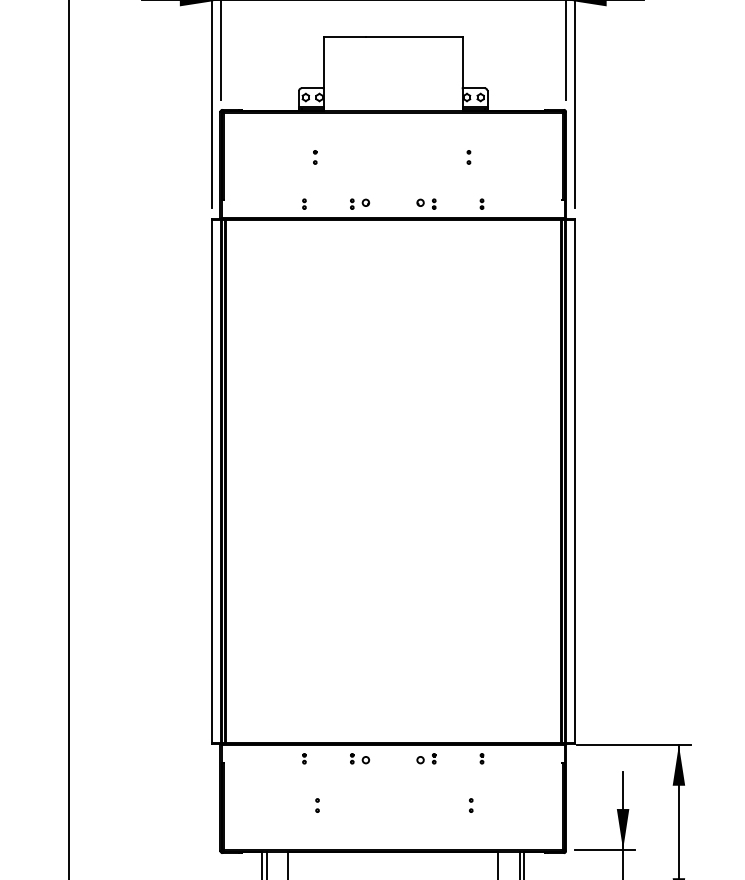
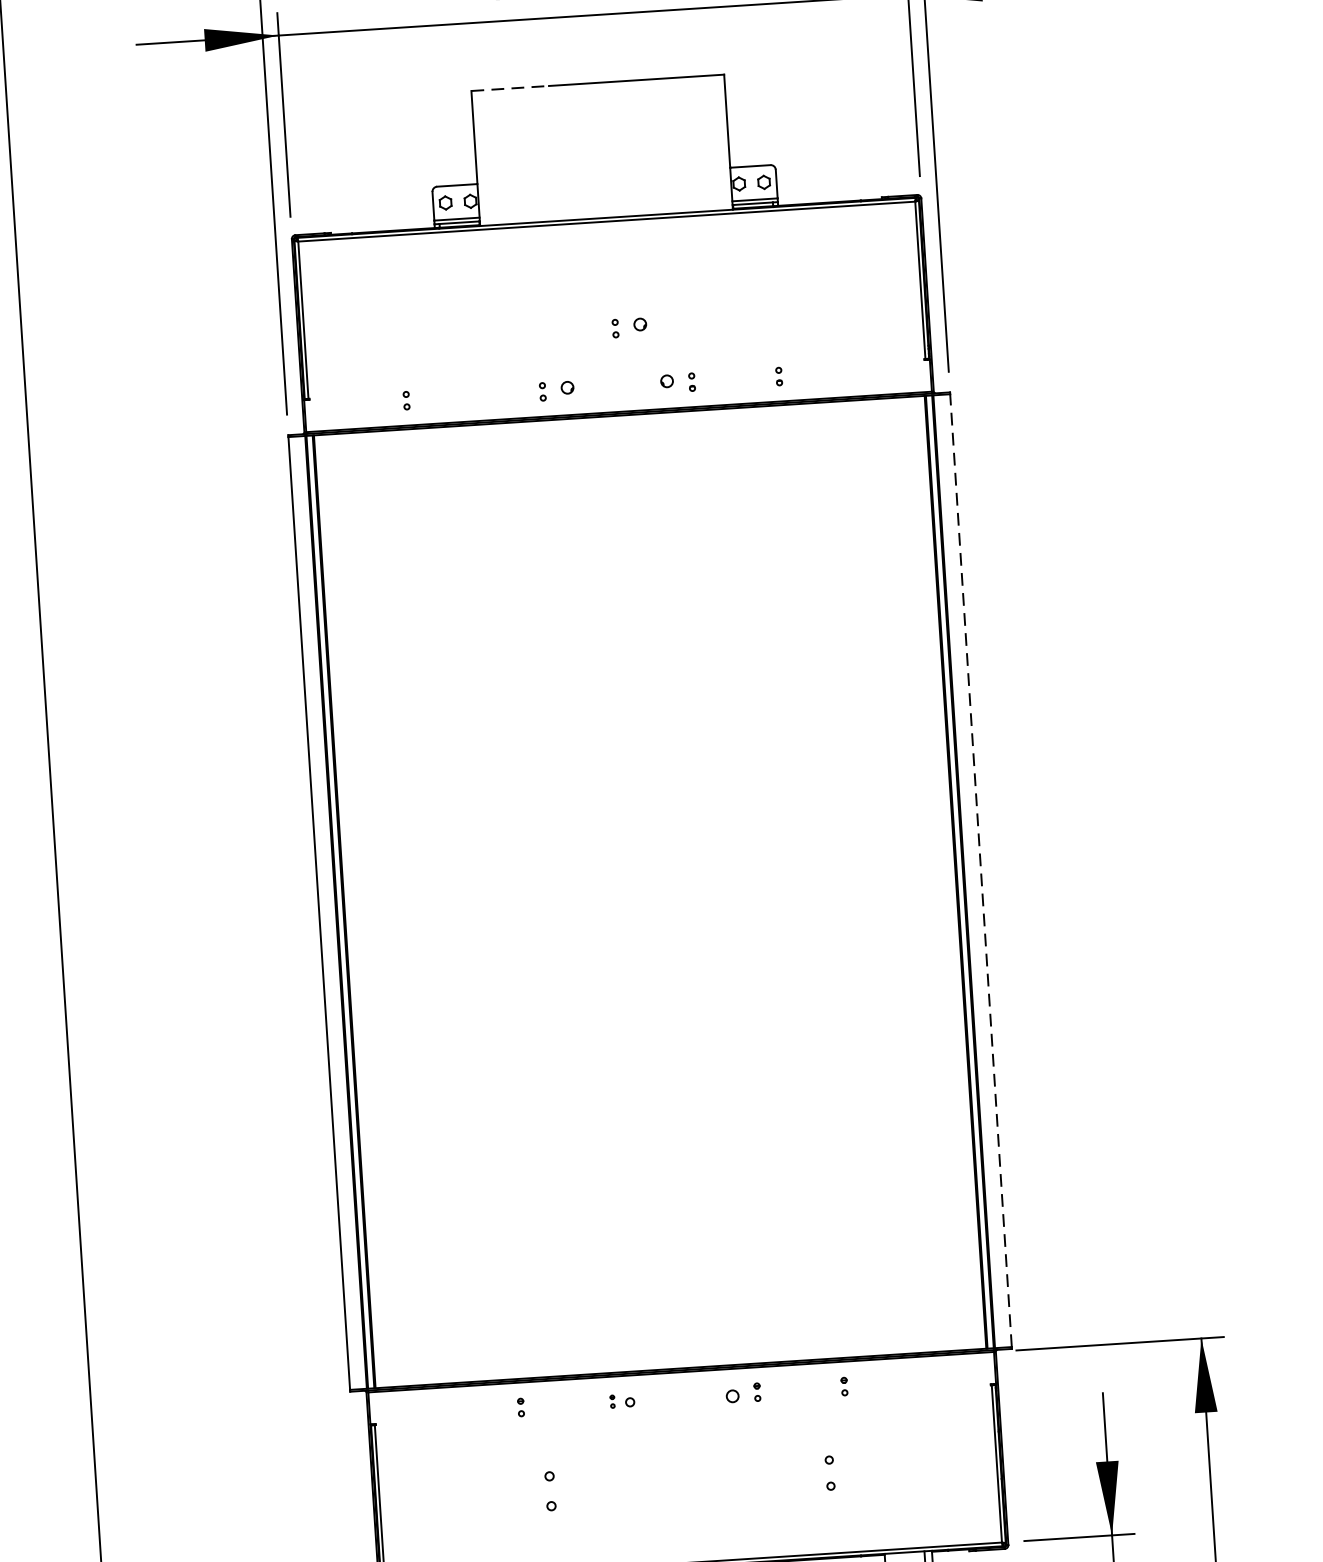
line: (345, 37) -> (510, 89), solid -> dashed
part: (315, 157) -> (470, 311), removed
part: (468, 157) -> (748, 293), removed
part: (402, 171) -> (630, 326), added
part: (304, 203) -> (406, 399), moved
line: (574, 481) -> (980, 870), solid -> dashed
part: (360, 758) -> (623, 1400), size x0.7
part: (317, 805) -> (550, 1491), size x1.6
part: (471, 805) -> (830, 1472), size x1.4

